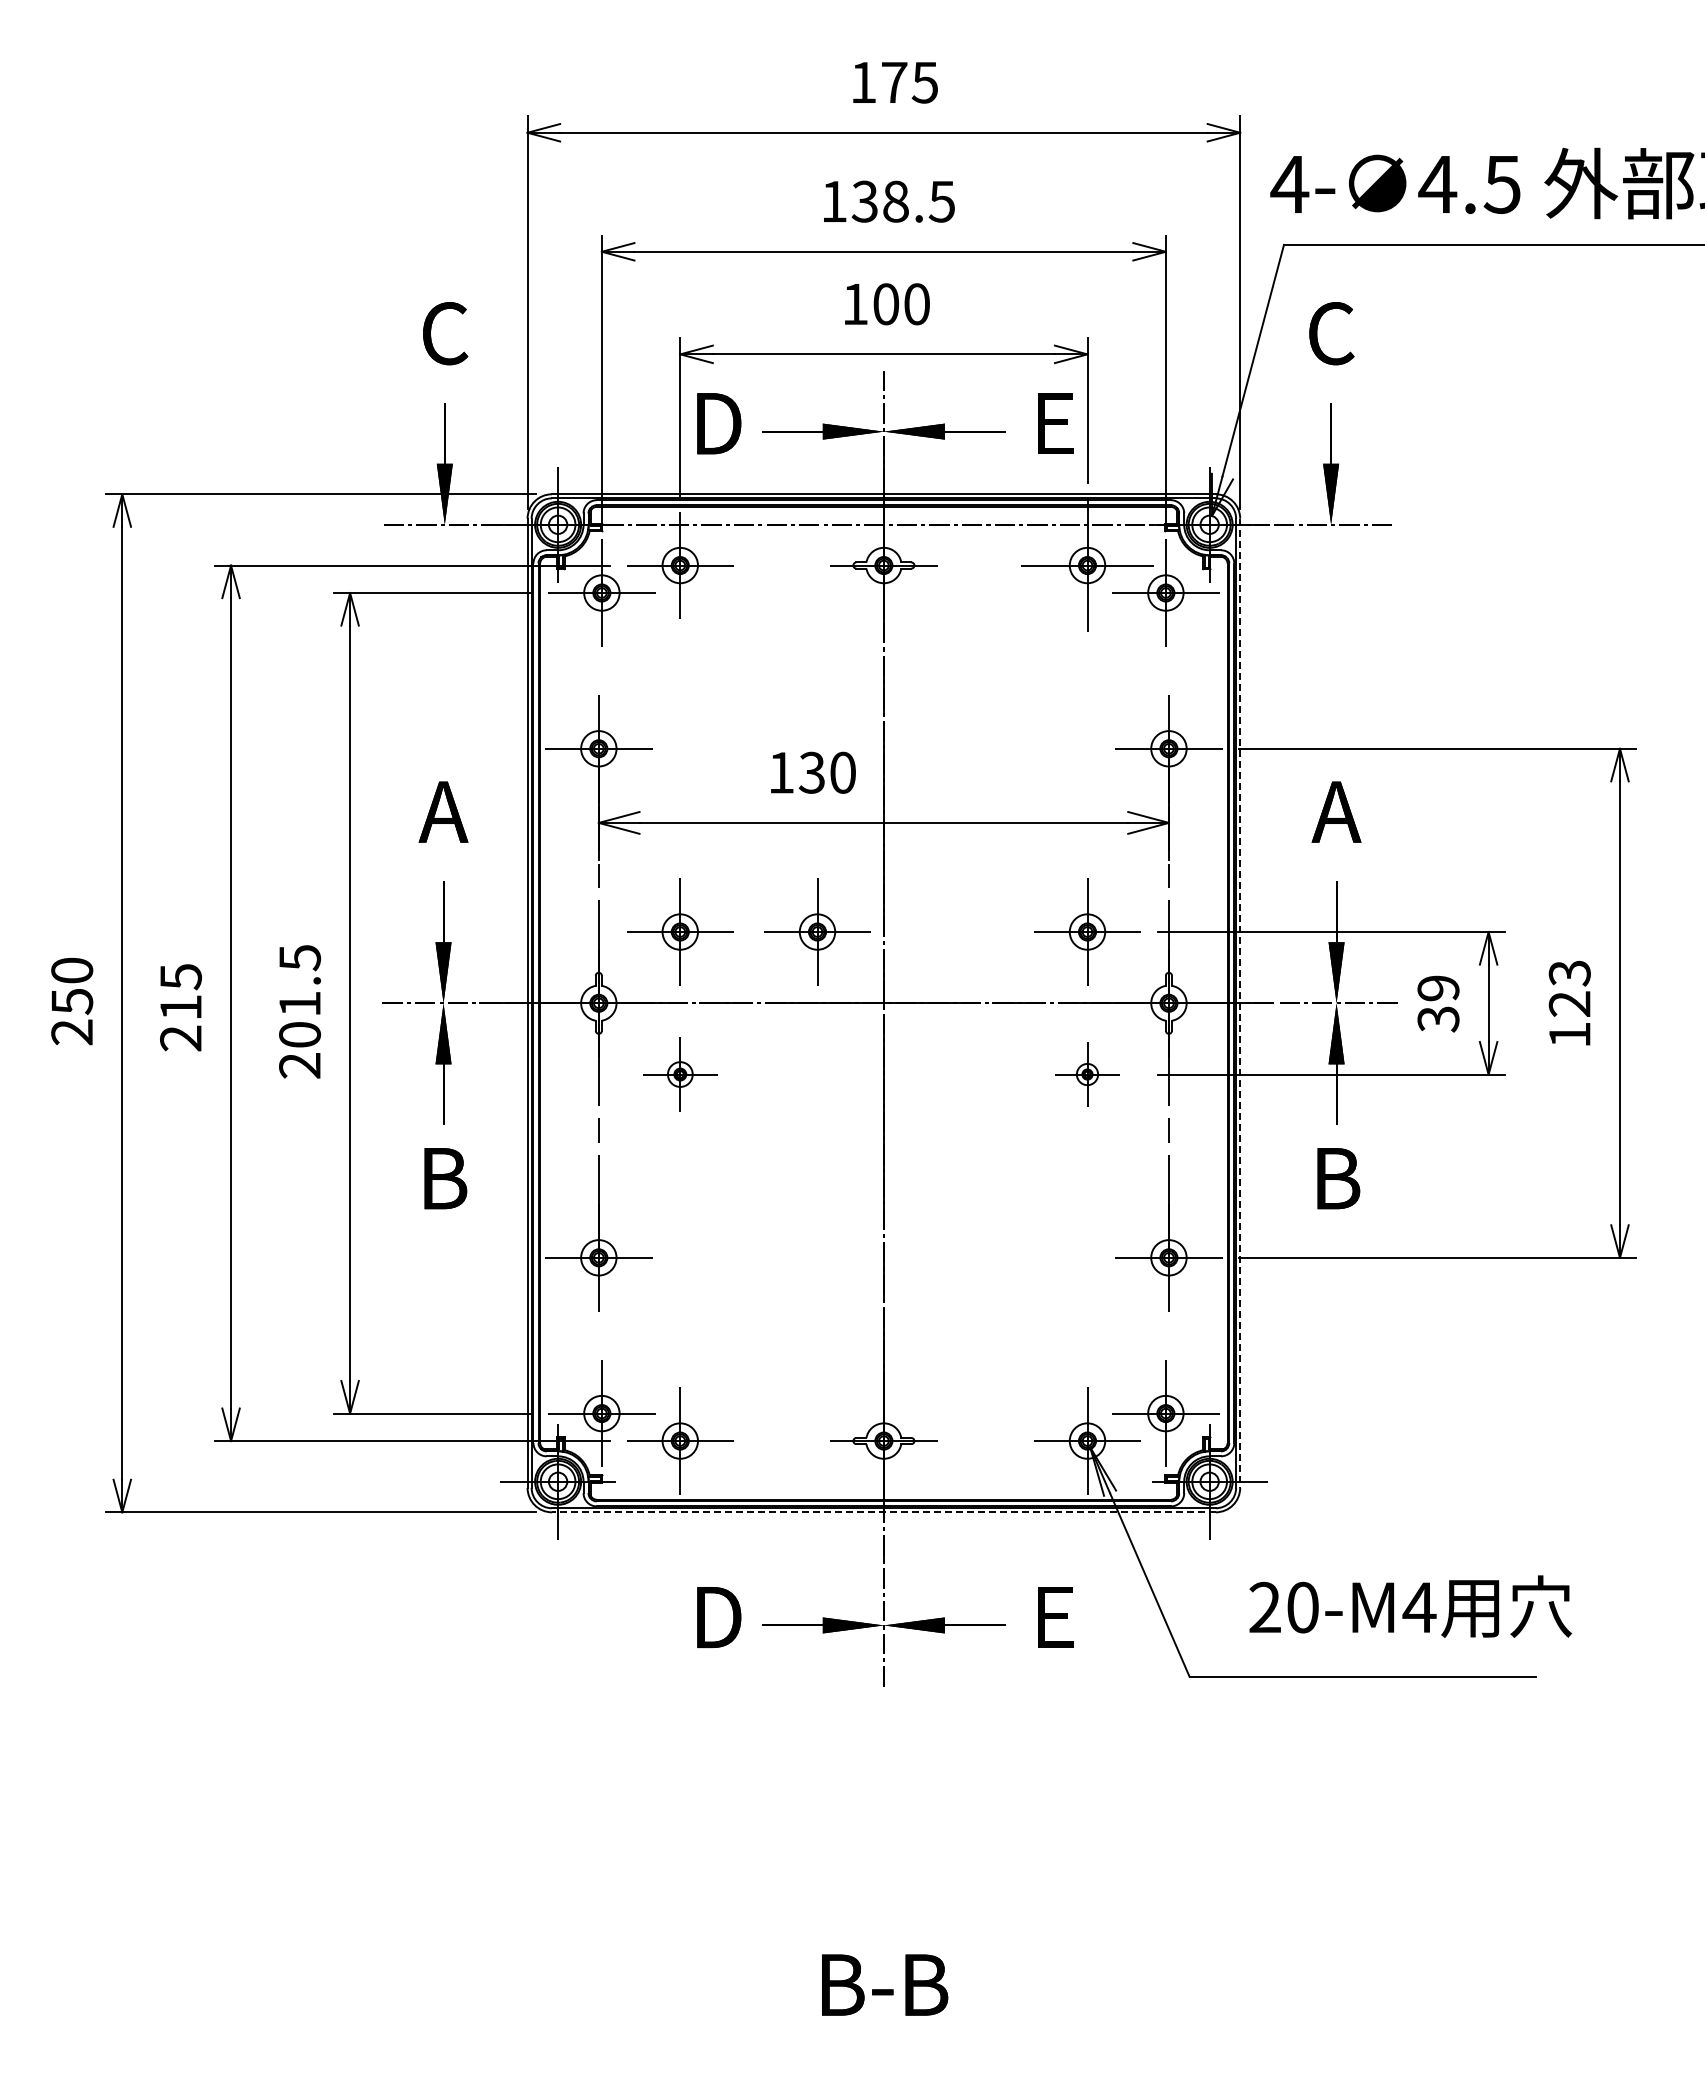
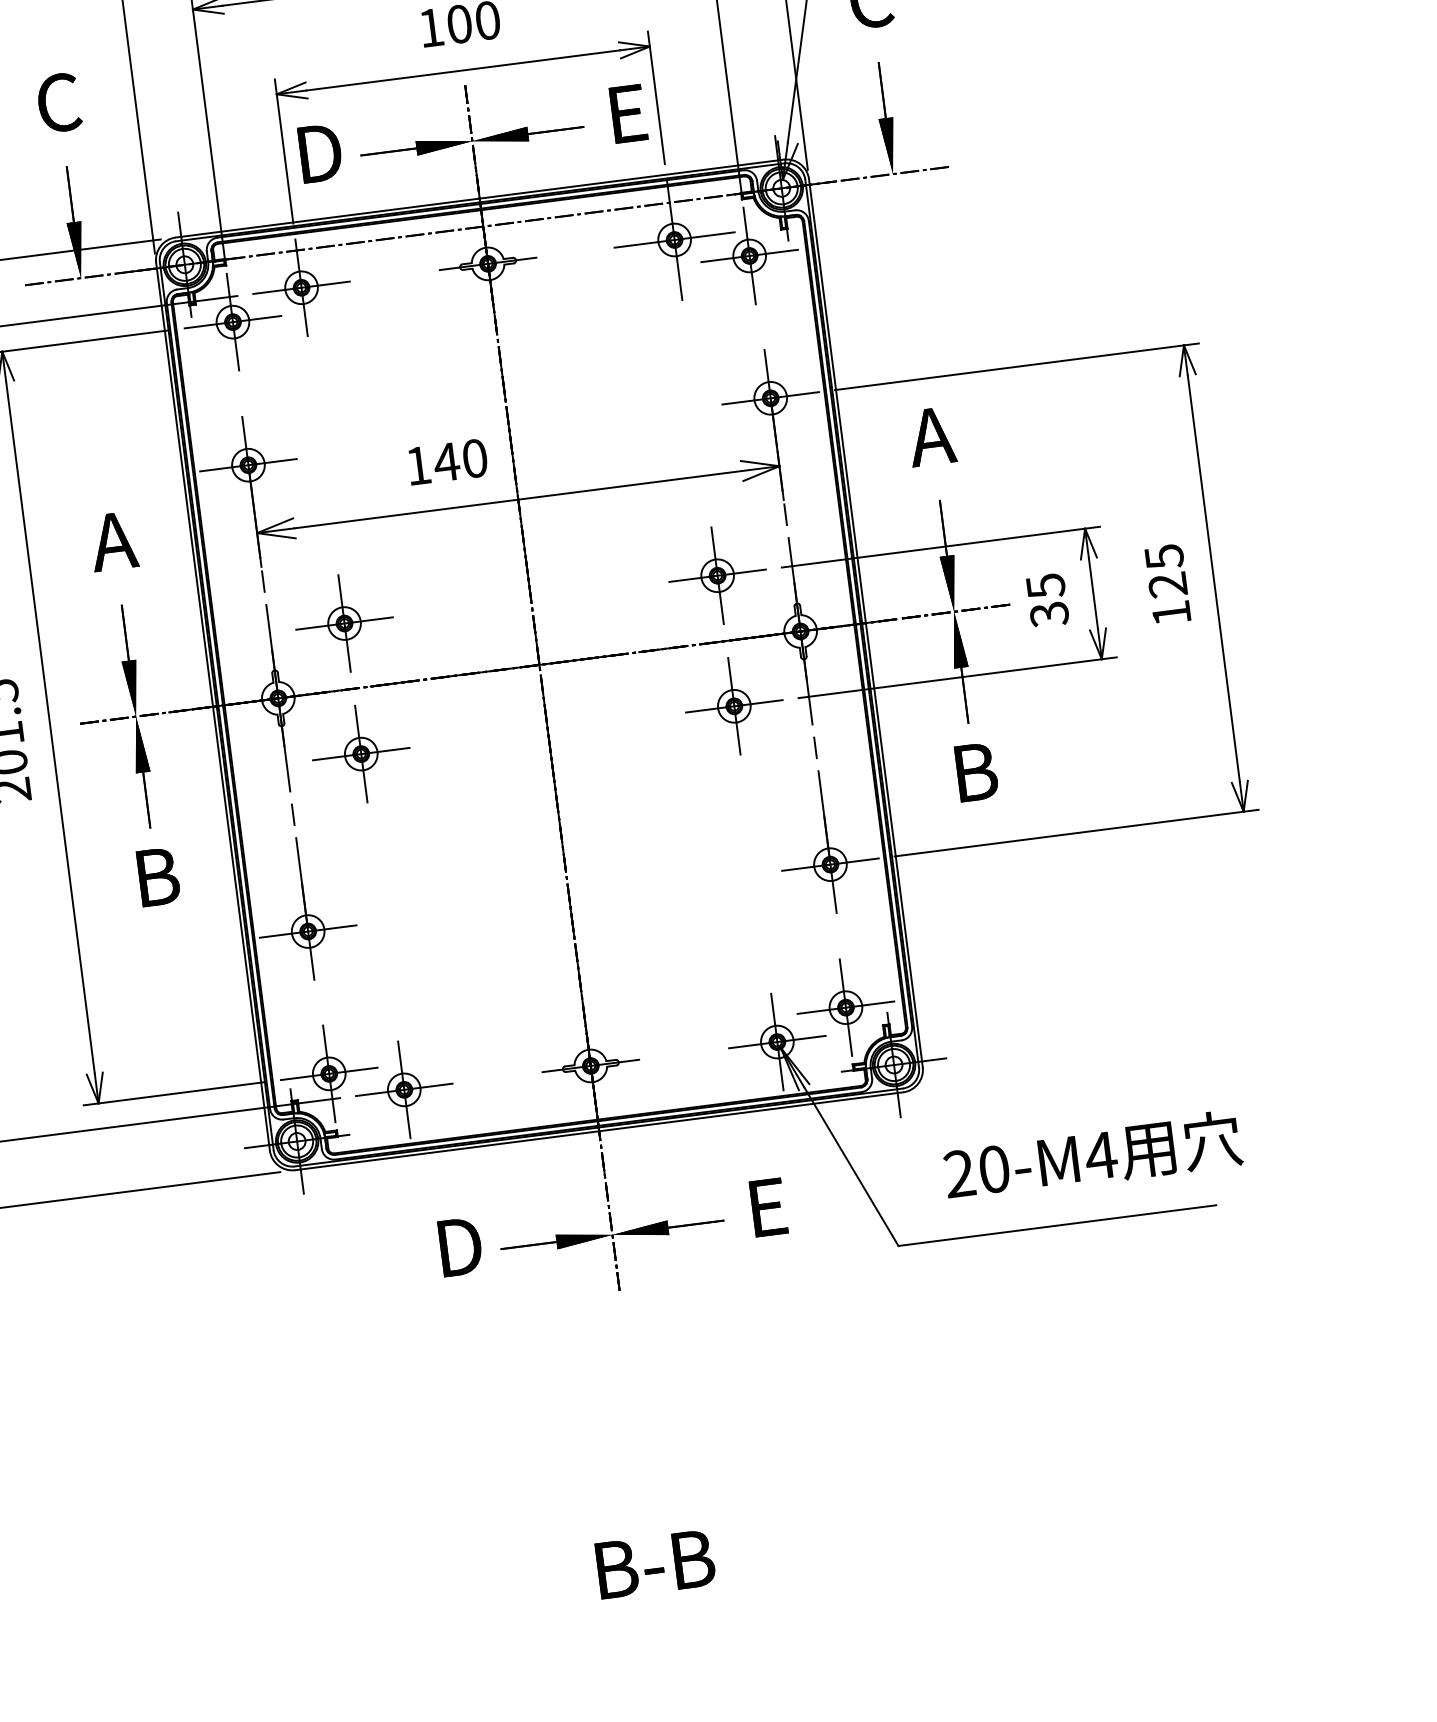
text: (812, 772) -> (446, 461), 130 -> 140
part: (817, 931) -> (470, 606), removed
text: (1569, 973) -> (1164, 557), 123 -> 125
text: (1438, 988) -> (1045, 586), 39 -> 35
line: (1240, 1003) -> (866, 623), dashed -> solid
part: (680, 1074) -> (361, 754), size x1.43
part: (1087, 1074) -> (734, 706), size x1.67
line: (883, 1512) -> (598, 1131), dashed -> solid

